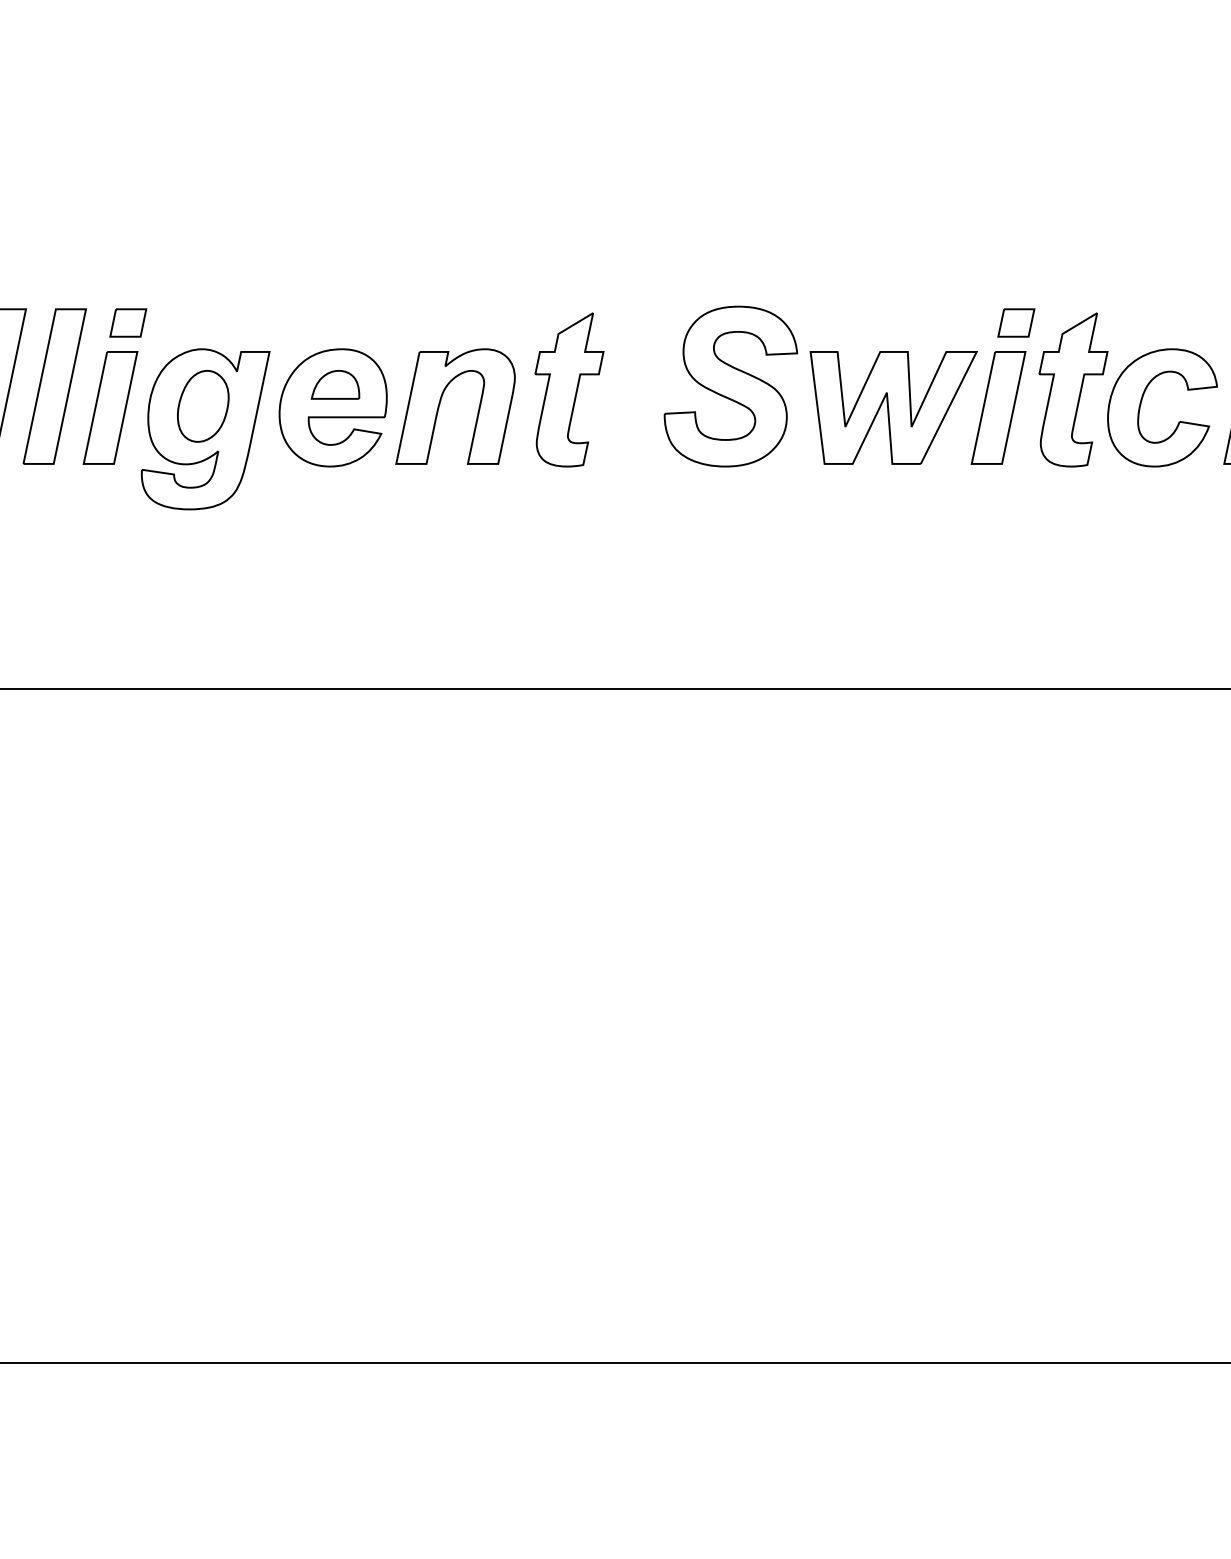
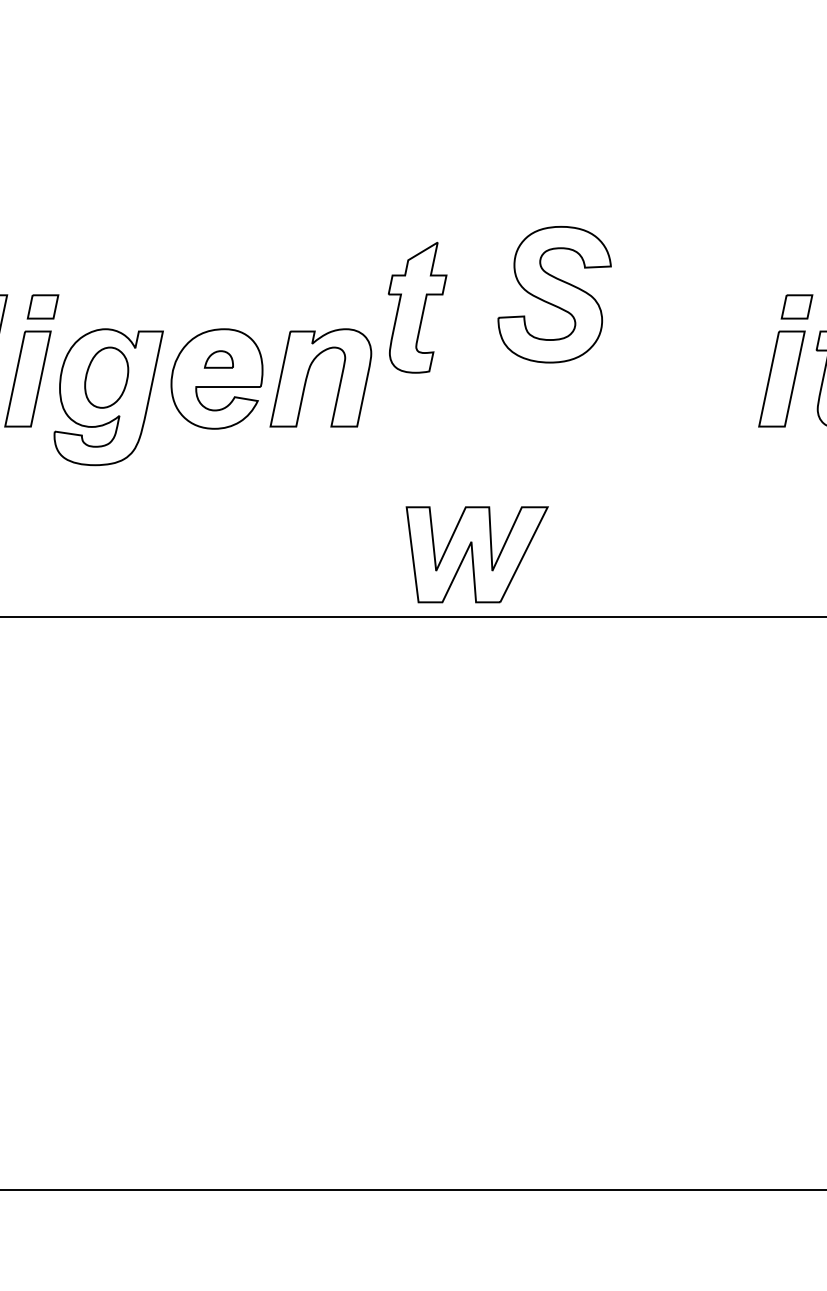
part: (335, 384) -> (218, 359), size x0.7
part: (730, 386) -> (554, 294), moved
part: (569, 389) -> (417, 307), moved
part: (893, 407) -> (477, 554), moved

